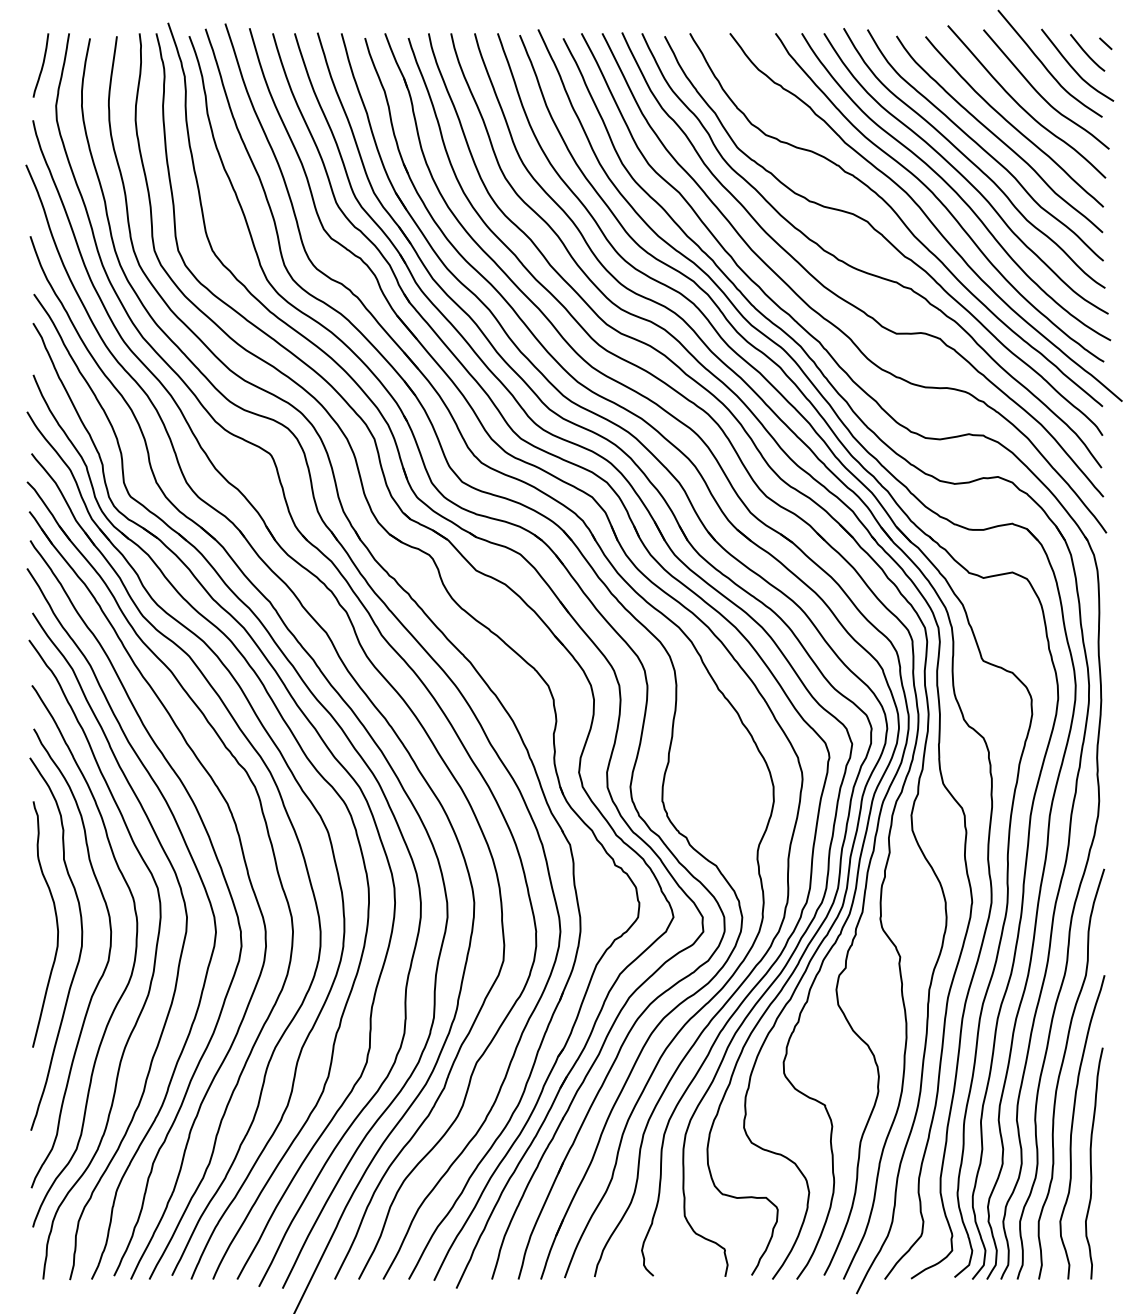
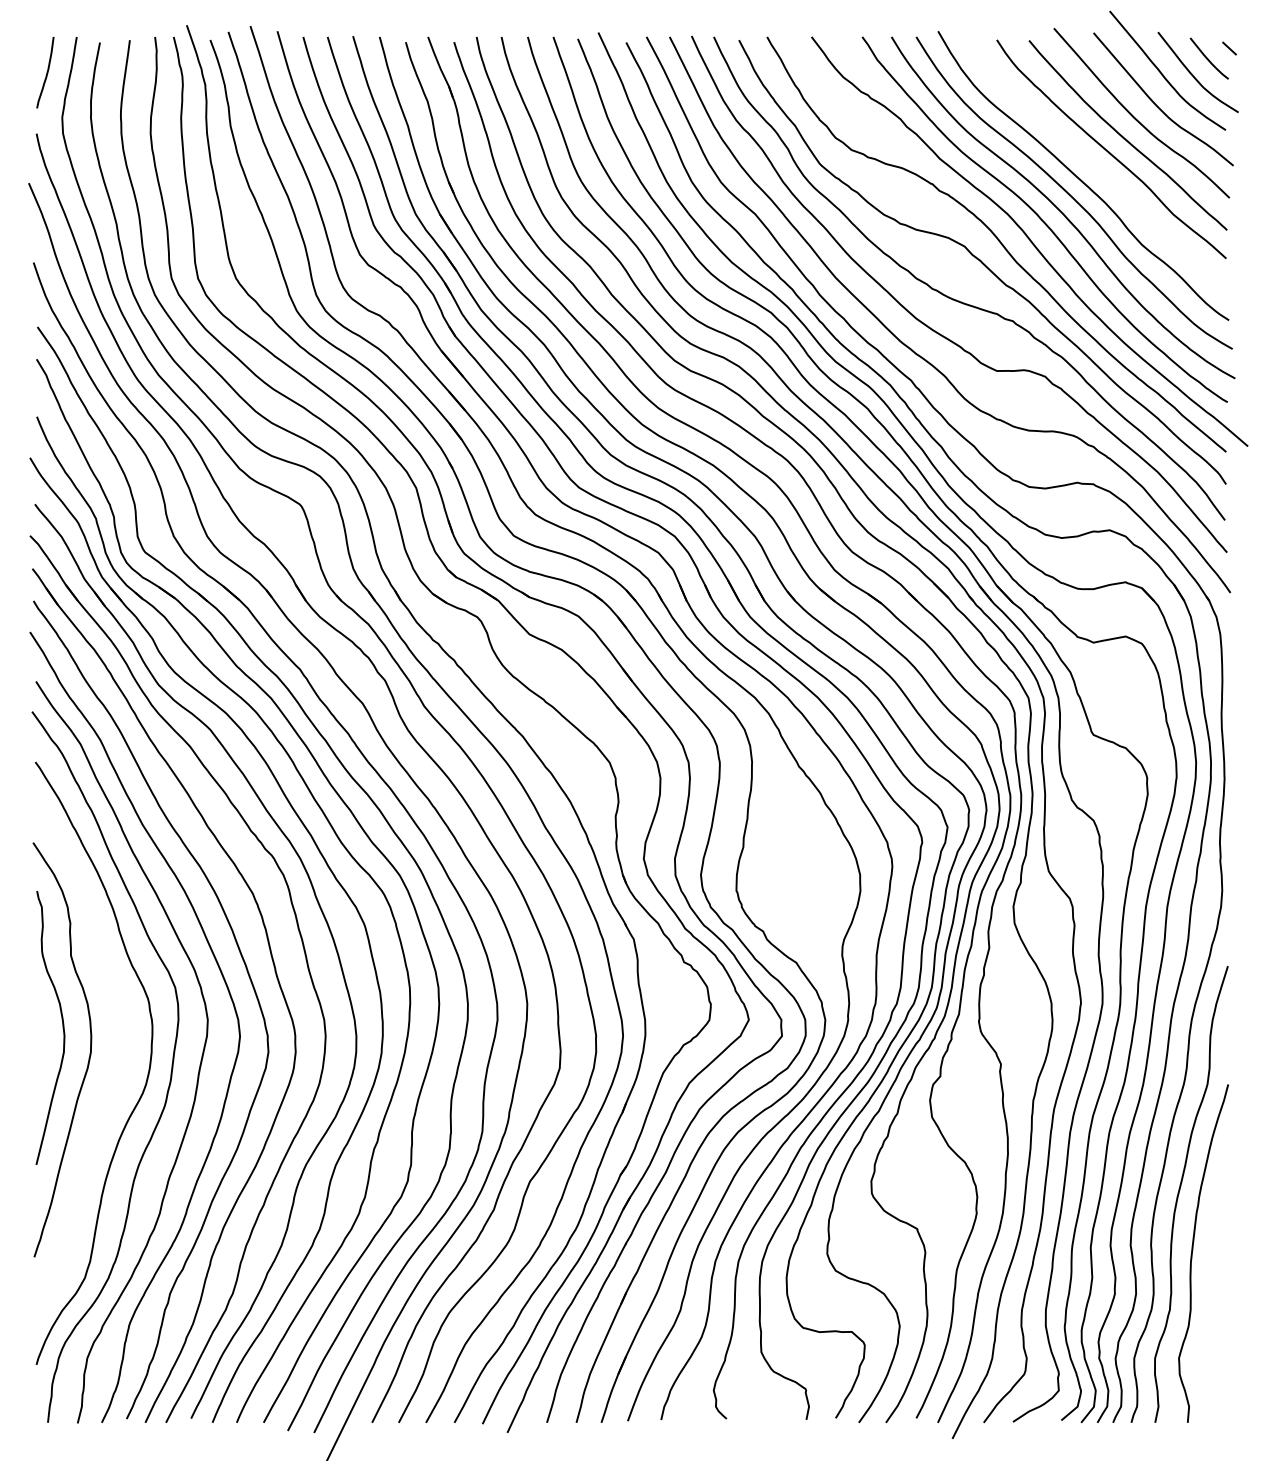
curve: (982, 147) -> (1092, 163), removed
curve: (103, 970) -> (114, 1079), removed
curve: (1091, 1163) -> (1213, 1293), removed

